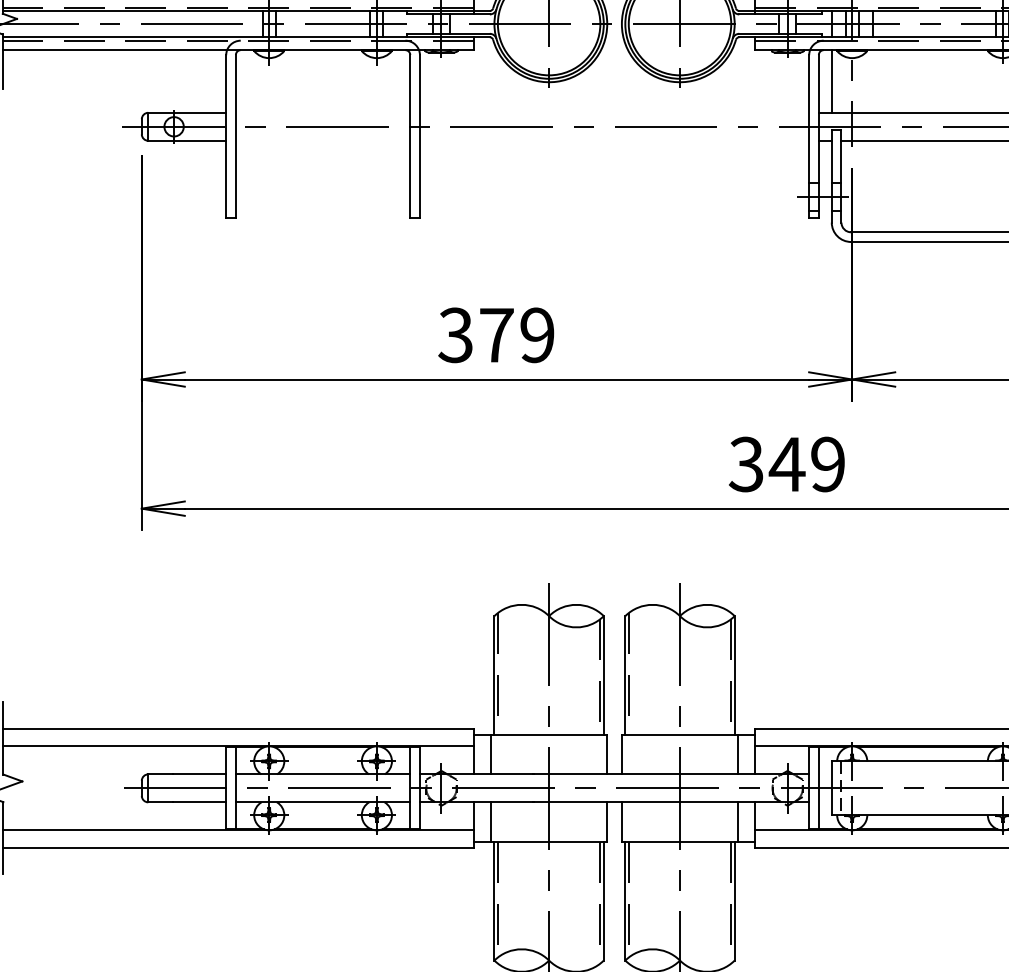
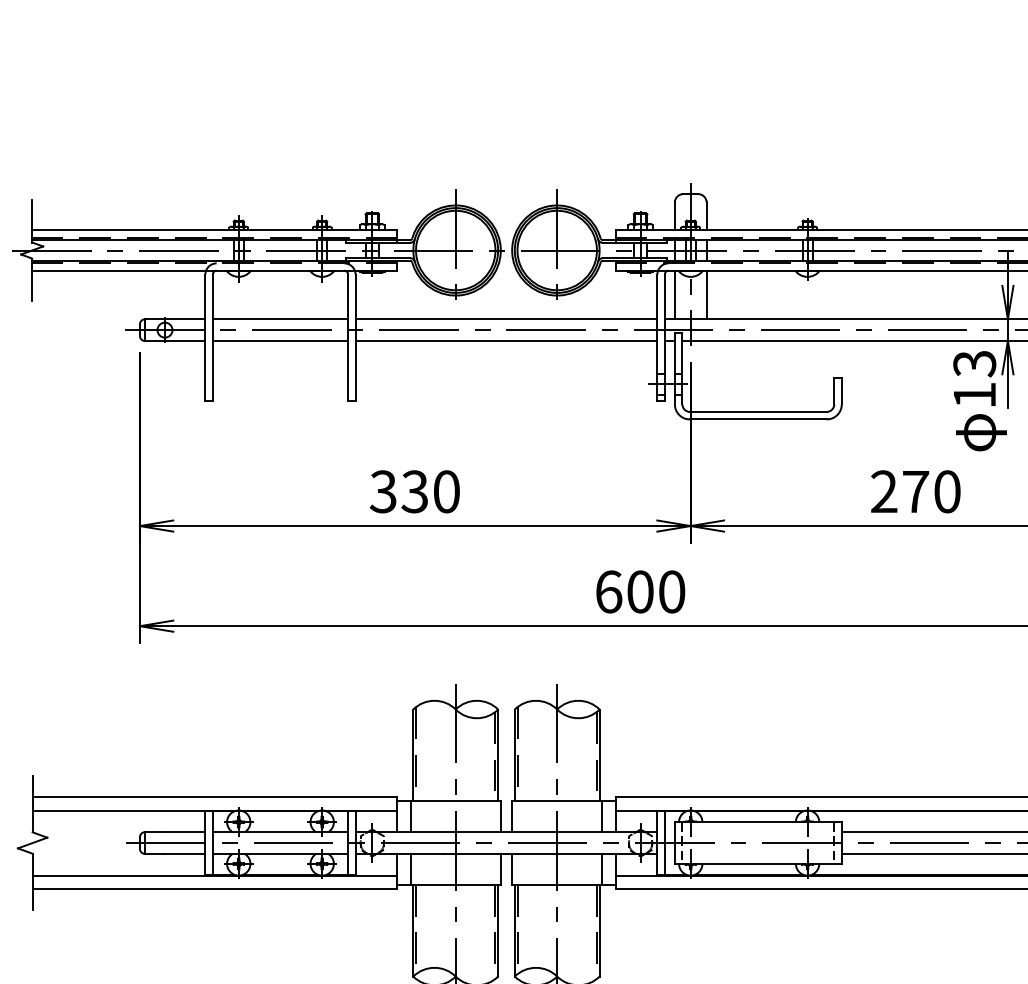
line: (872, 80) -> (706, 294), added
line: (323, 113) -> (280, 319), added
line: (614, 113) -> (506, 319), added
line: (323, 140) -> (280, 340), added
line: (614, 140) -> (506, 340), added
text: (516, 334) -> (430, 491), 379 -> 330
text: (787, 463) -> (640, 591), 349 -> 600

